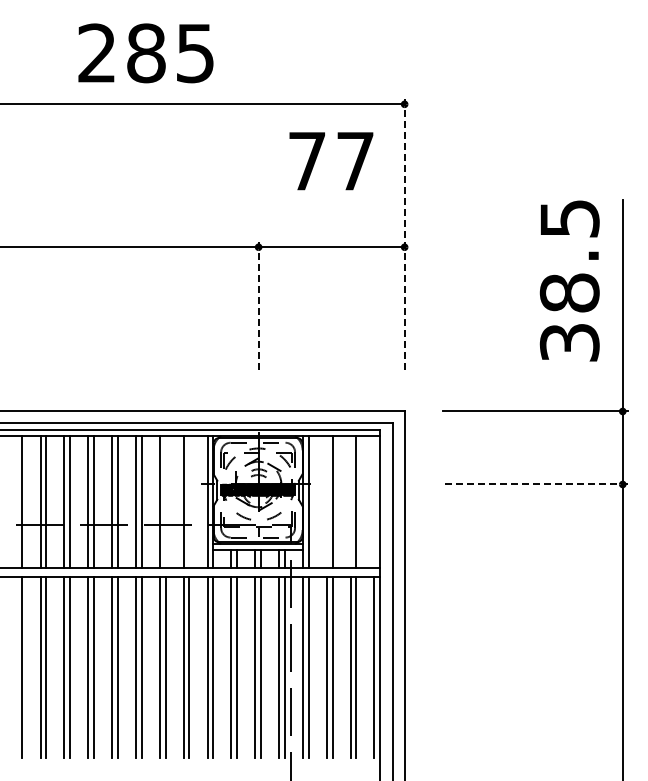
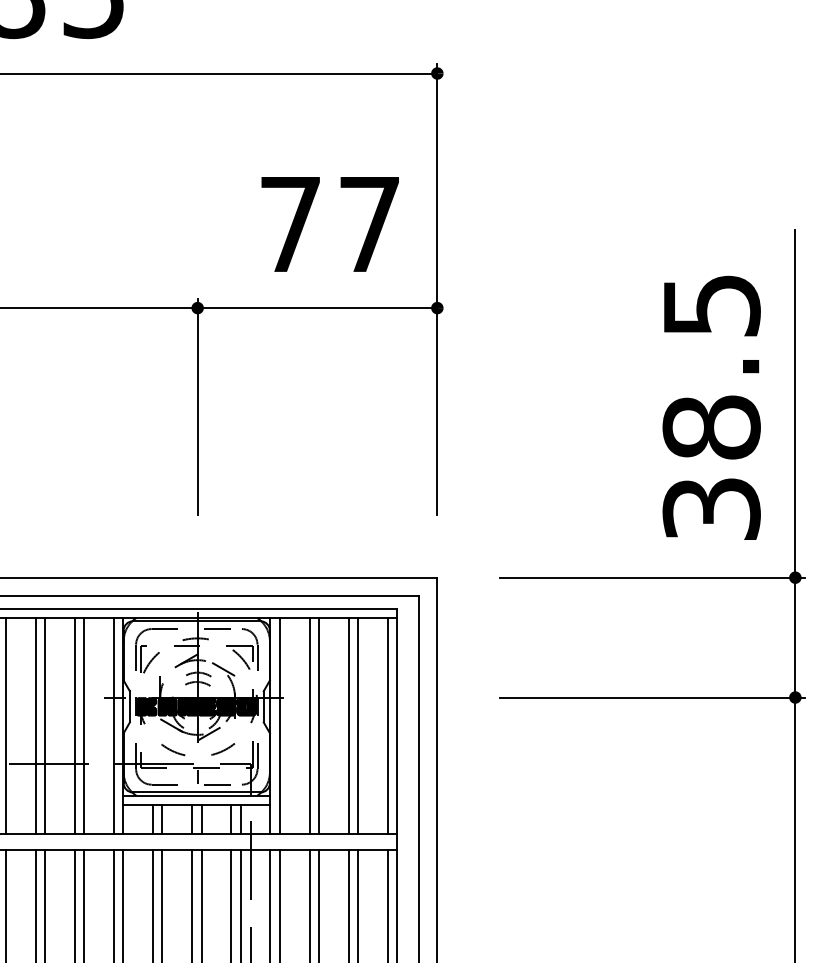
text: (331, 161) -> (330, 224), moved
line: (404, 236) -> (437, 290), dashed -> solid
text: (569, 280) -> (711, 407), moved
line: (258, 308) -> (197, 408), dashed -> solid
line: (535, 484) -> (652, 697), dashed -> solid
line: (165, 501) -> (44, 725), added
line: (189, 501) -> (84, 725), added
line: (326, 501) -> (309, 725), added
line: (350, 501) -> (348, 725), added
line: (374, 501) -> (387, 725), added

